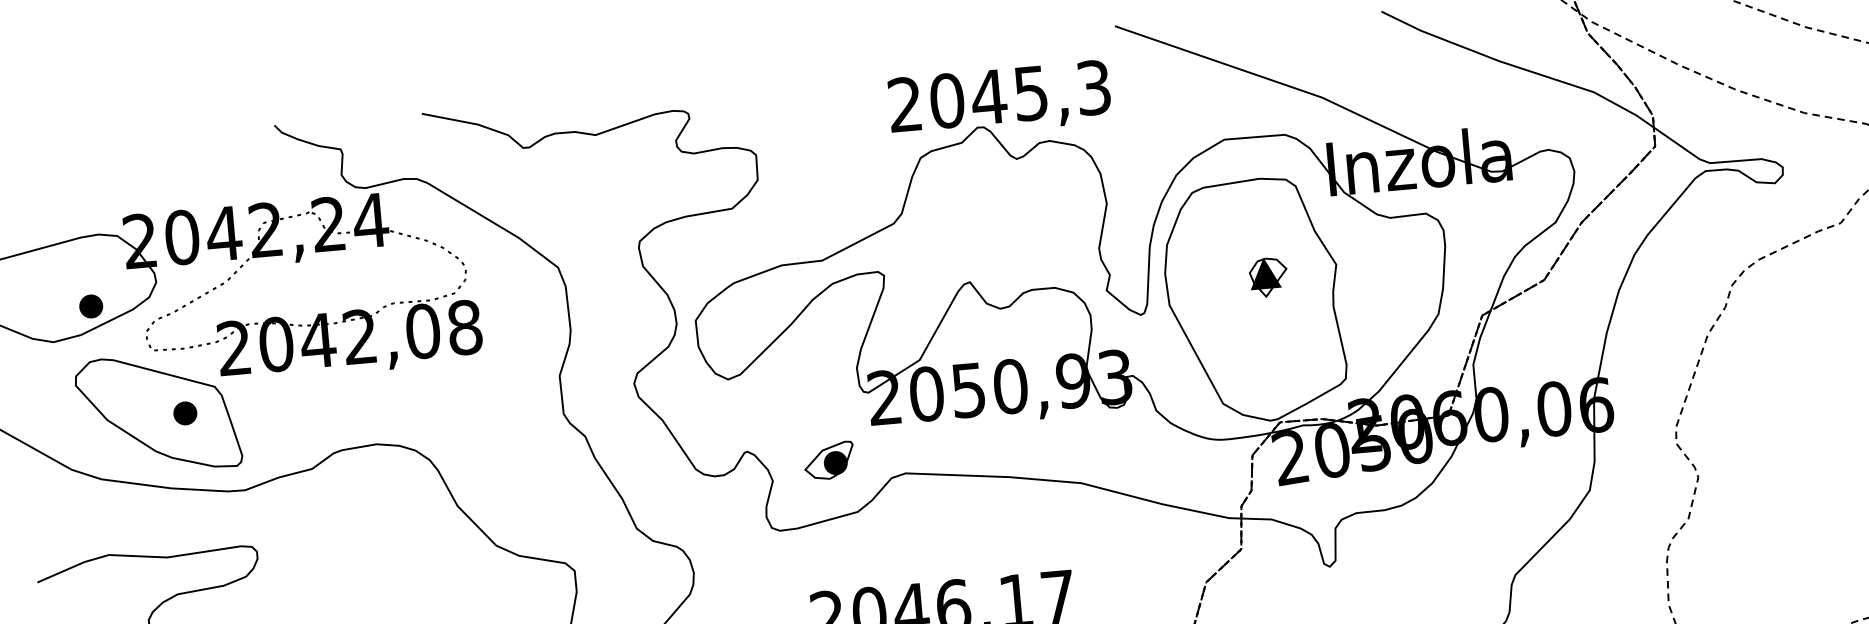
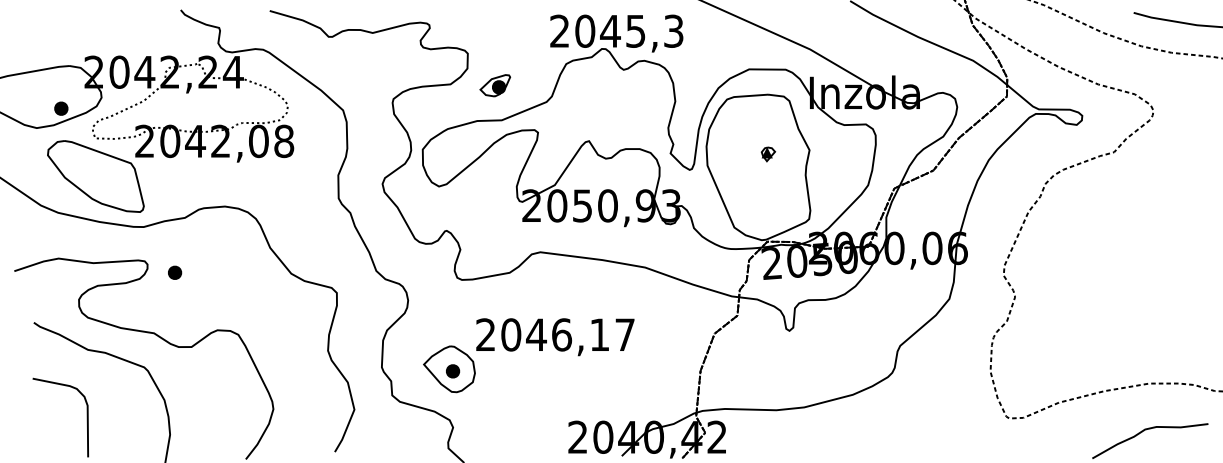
part: (1268, 277) -> (768, 154), size x0.6
part: (186, 412) -> (175, 272), moved
part: (829, 460) -> (495, 85), moved

